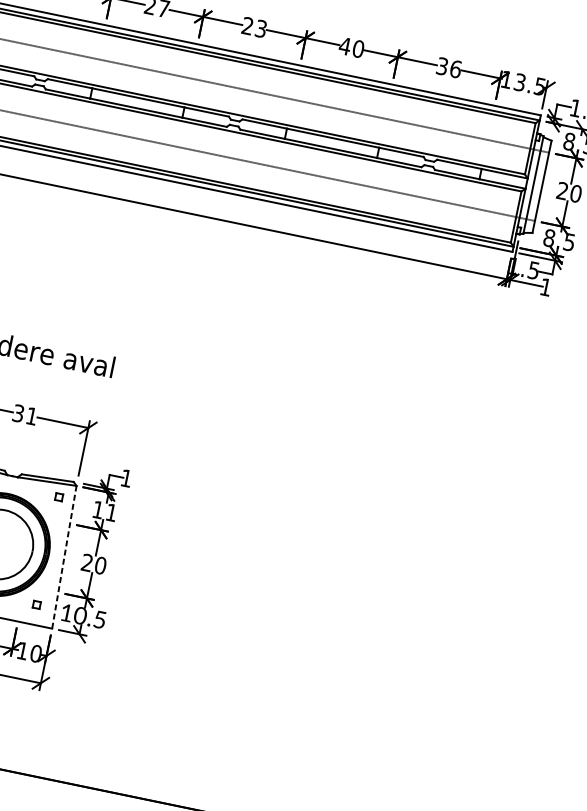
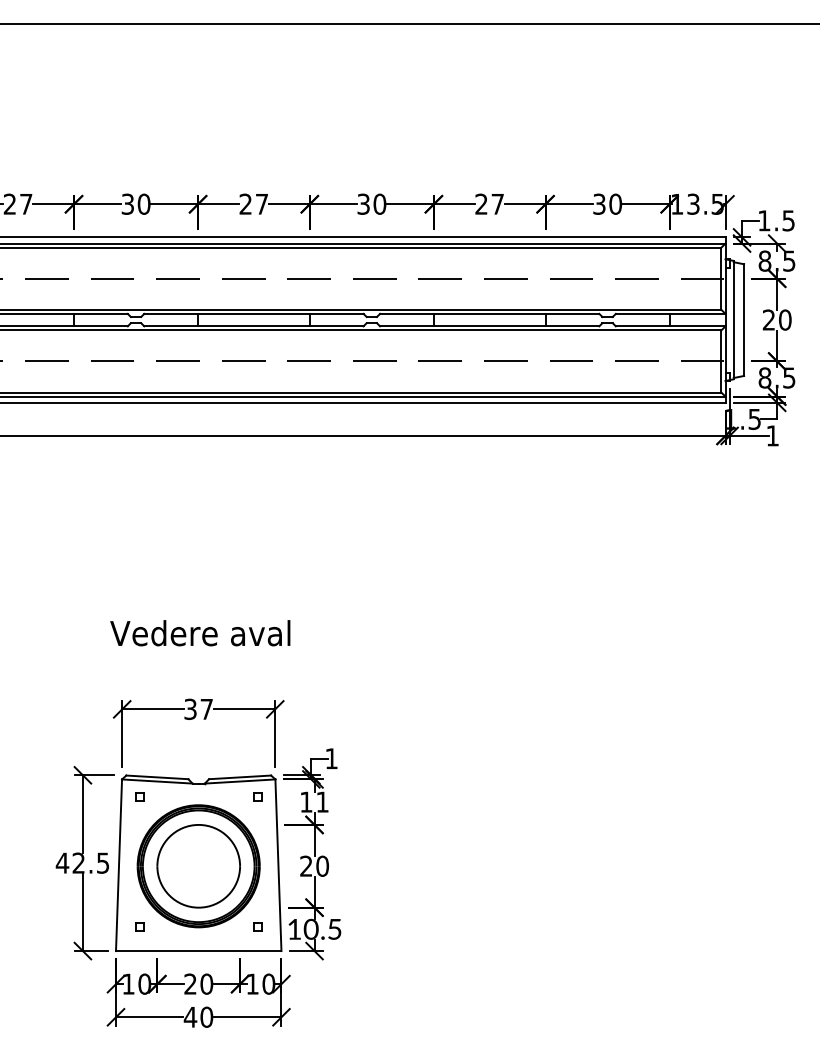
text: (254, 26) -> (371, 203), 23 -> 30
text: (351, 47) -> (489, 203), 40 -> 27
text: (455, 68) -> (615, 203), 36 -> 30
text: (31, 416) -> (206, 709), 31 -> 37
line: (64, 557) -> (278, 865), dashed -> solid

